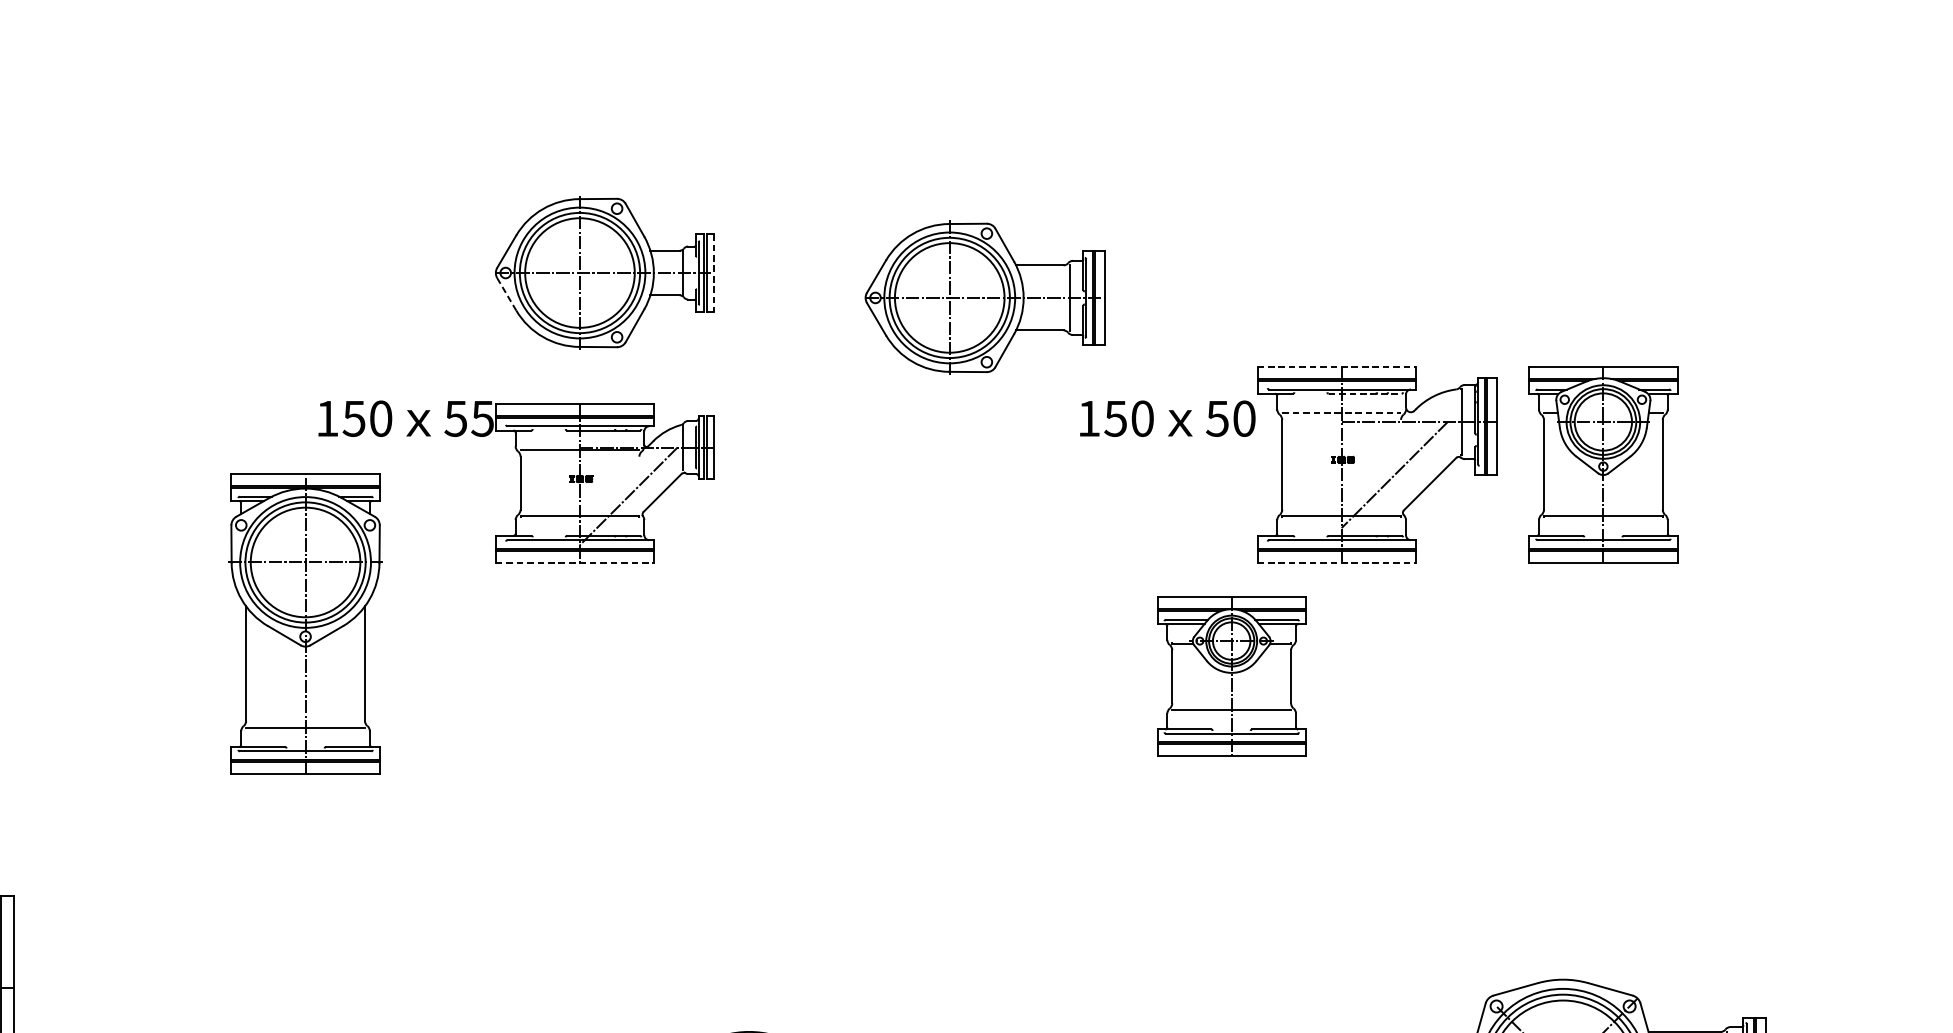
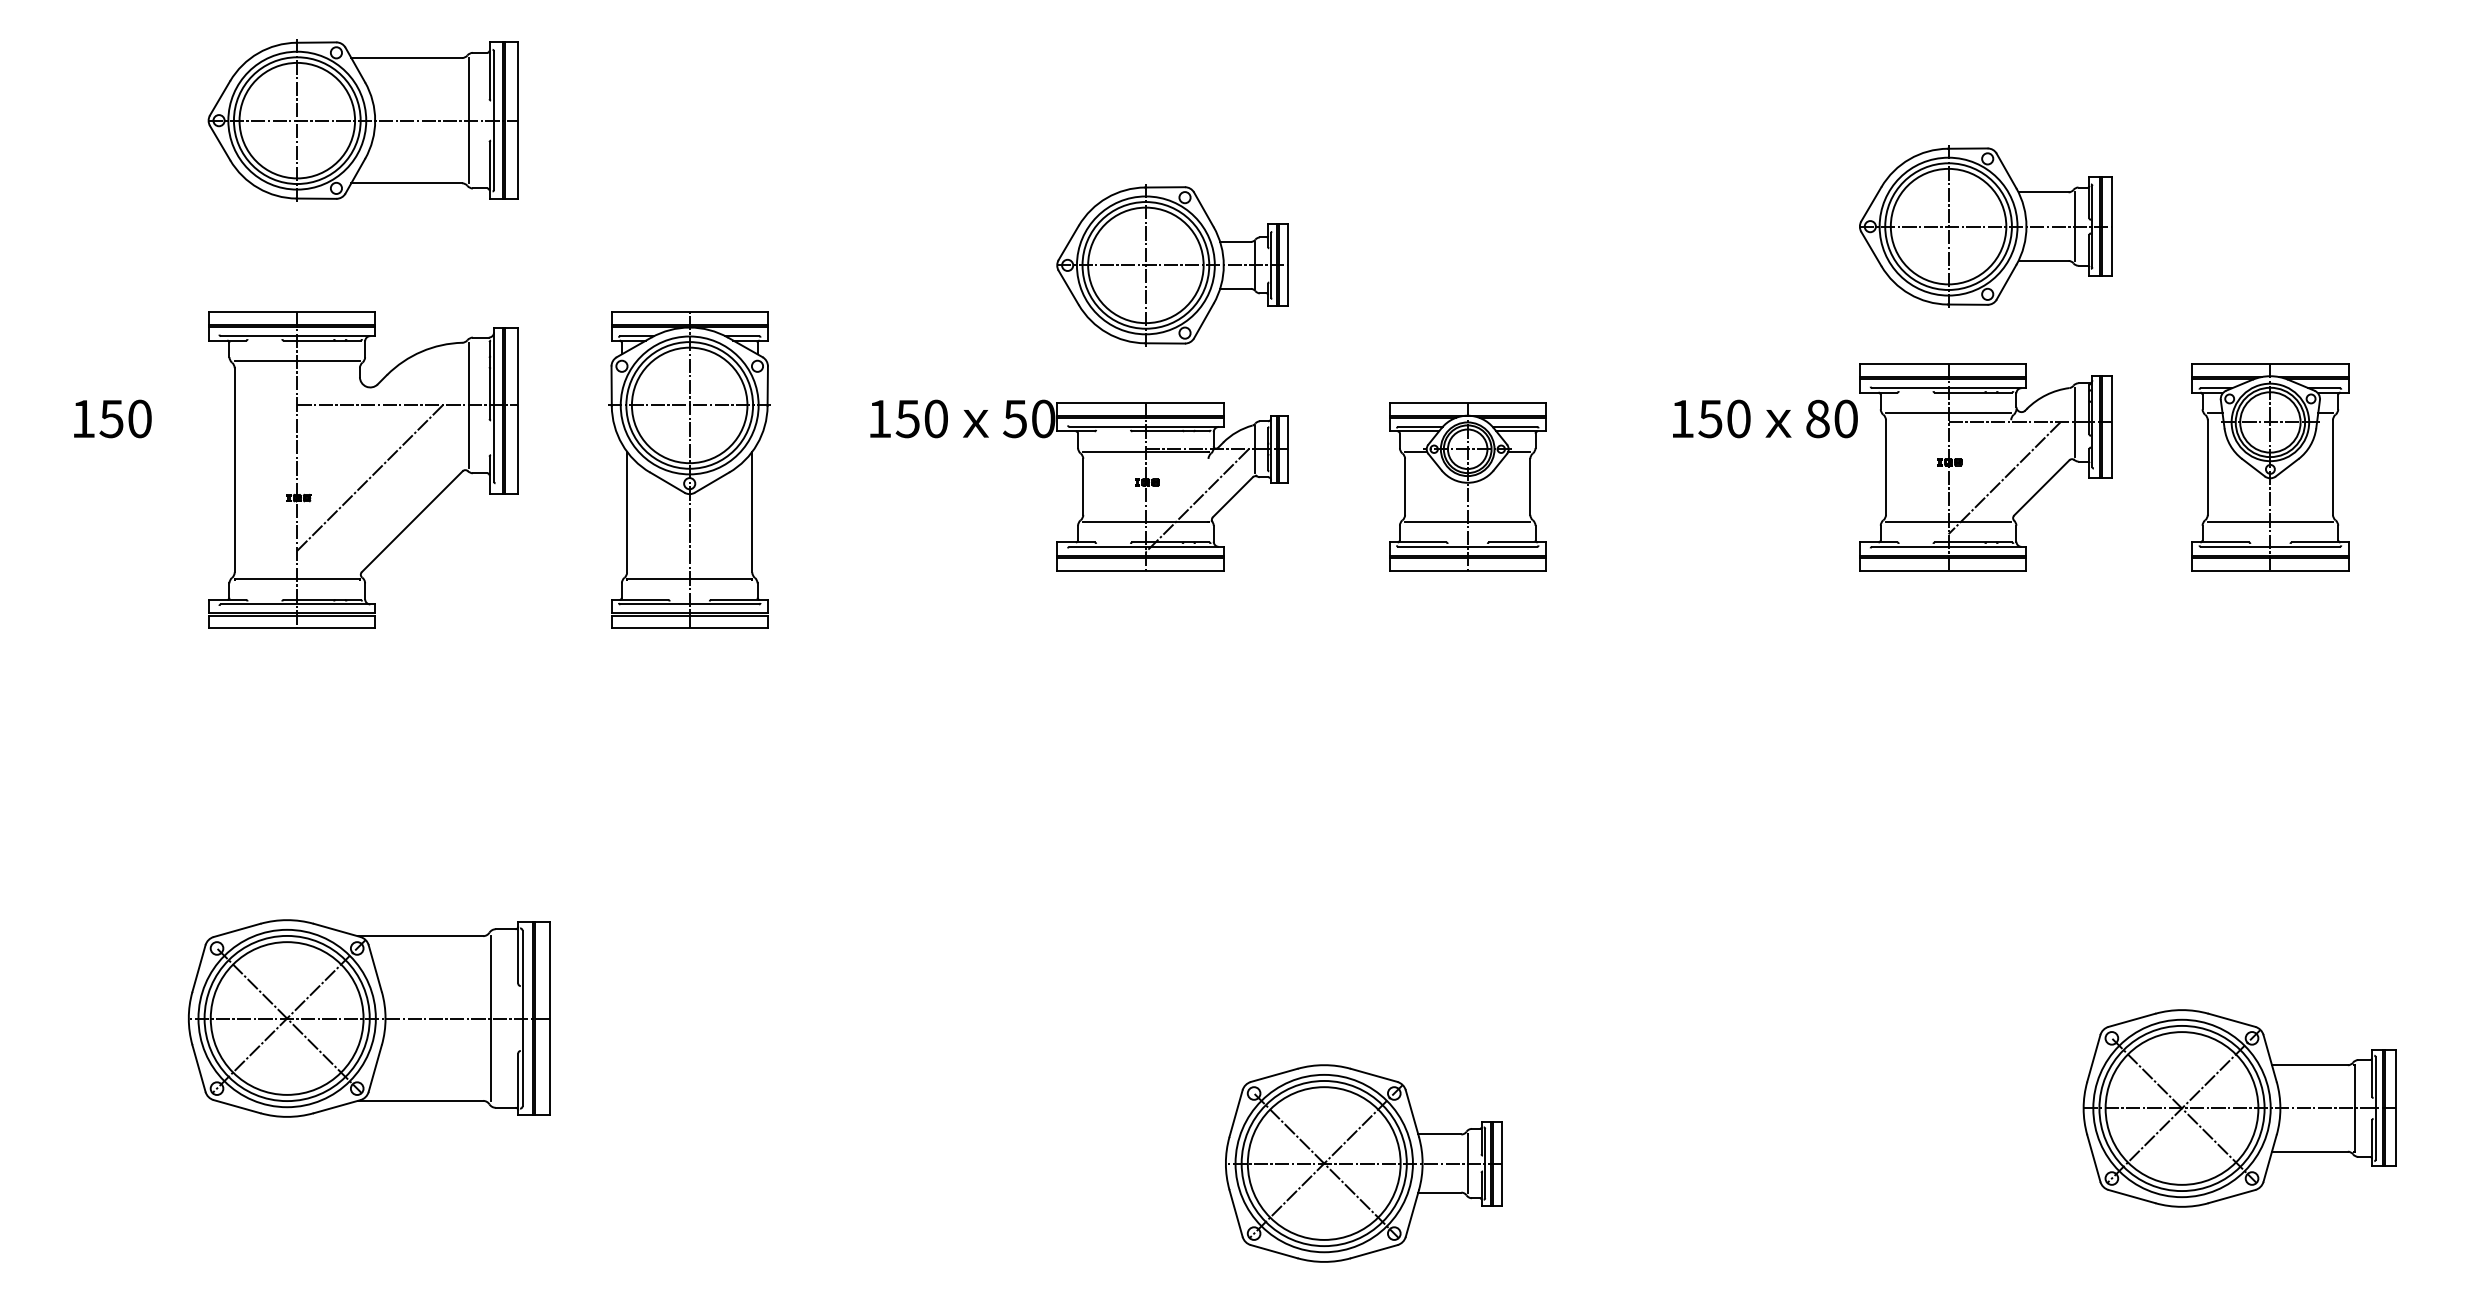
line: (714, 273) -> (1287, 265), dashed -> solid
line: (506, 294) -> (1068, 287), dashed -> solid
part: (984, 297) -> (1985, 226), moved
line: (1336, 367) -> (1943, 364), dashed -> solid
line: (1365, 393) -> (1973, 392), dashed -> solid
line: (1341, 413) -> (1948, 413), dashed -> solid
text: (482, 418) -> (1043, 418), 55 -> 50
text: (1217, 418) -> (1817, 418), 50 -> 80
part: (1603, 464) -> (2270, 467), moved
line: (575, 562) -> (1141, 570), dashed -> solid
line: (1336, 562) -> (1943, 570), dashed -> solid
part: (305, 623) -> (689, 469), moved
part: (1231, 676) -> (1467, 486), moved

